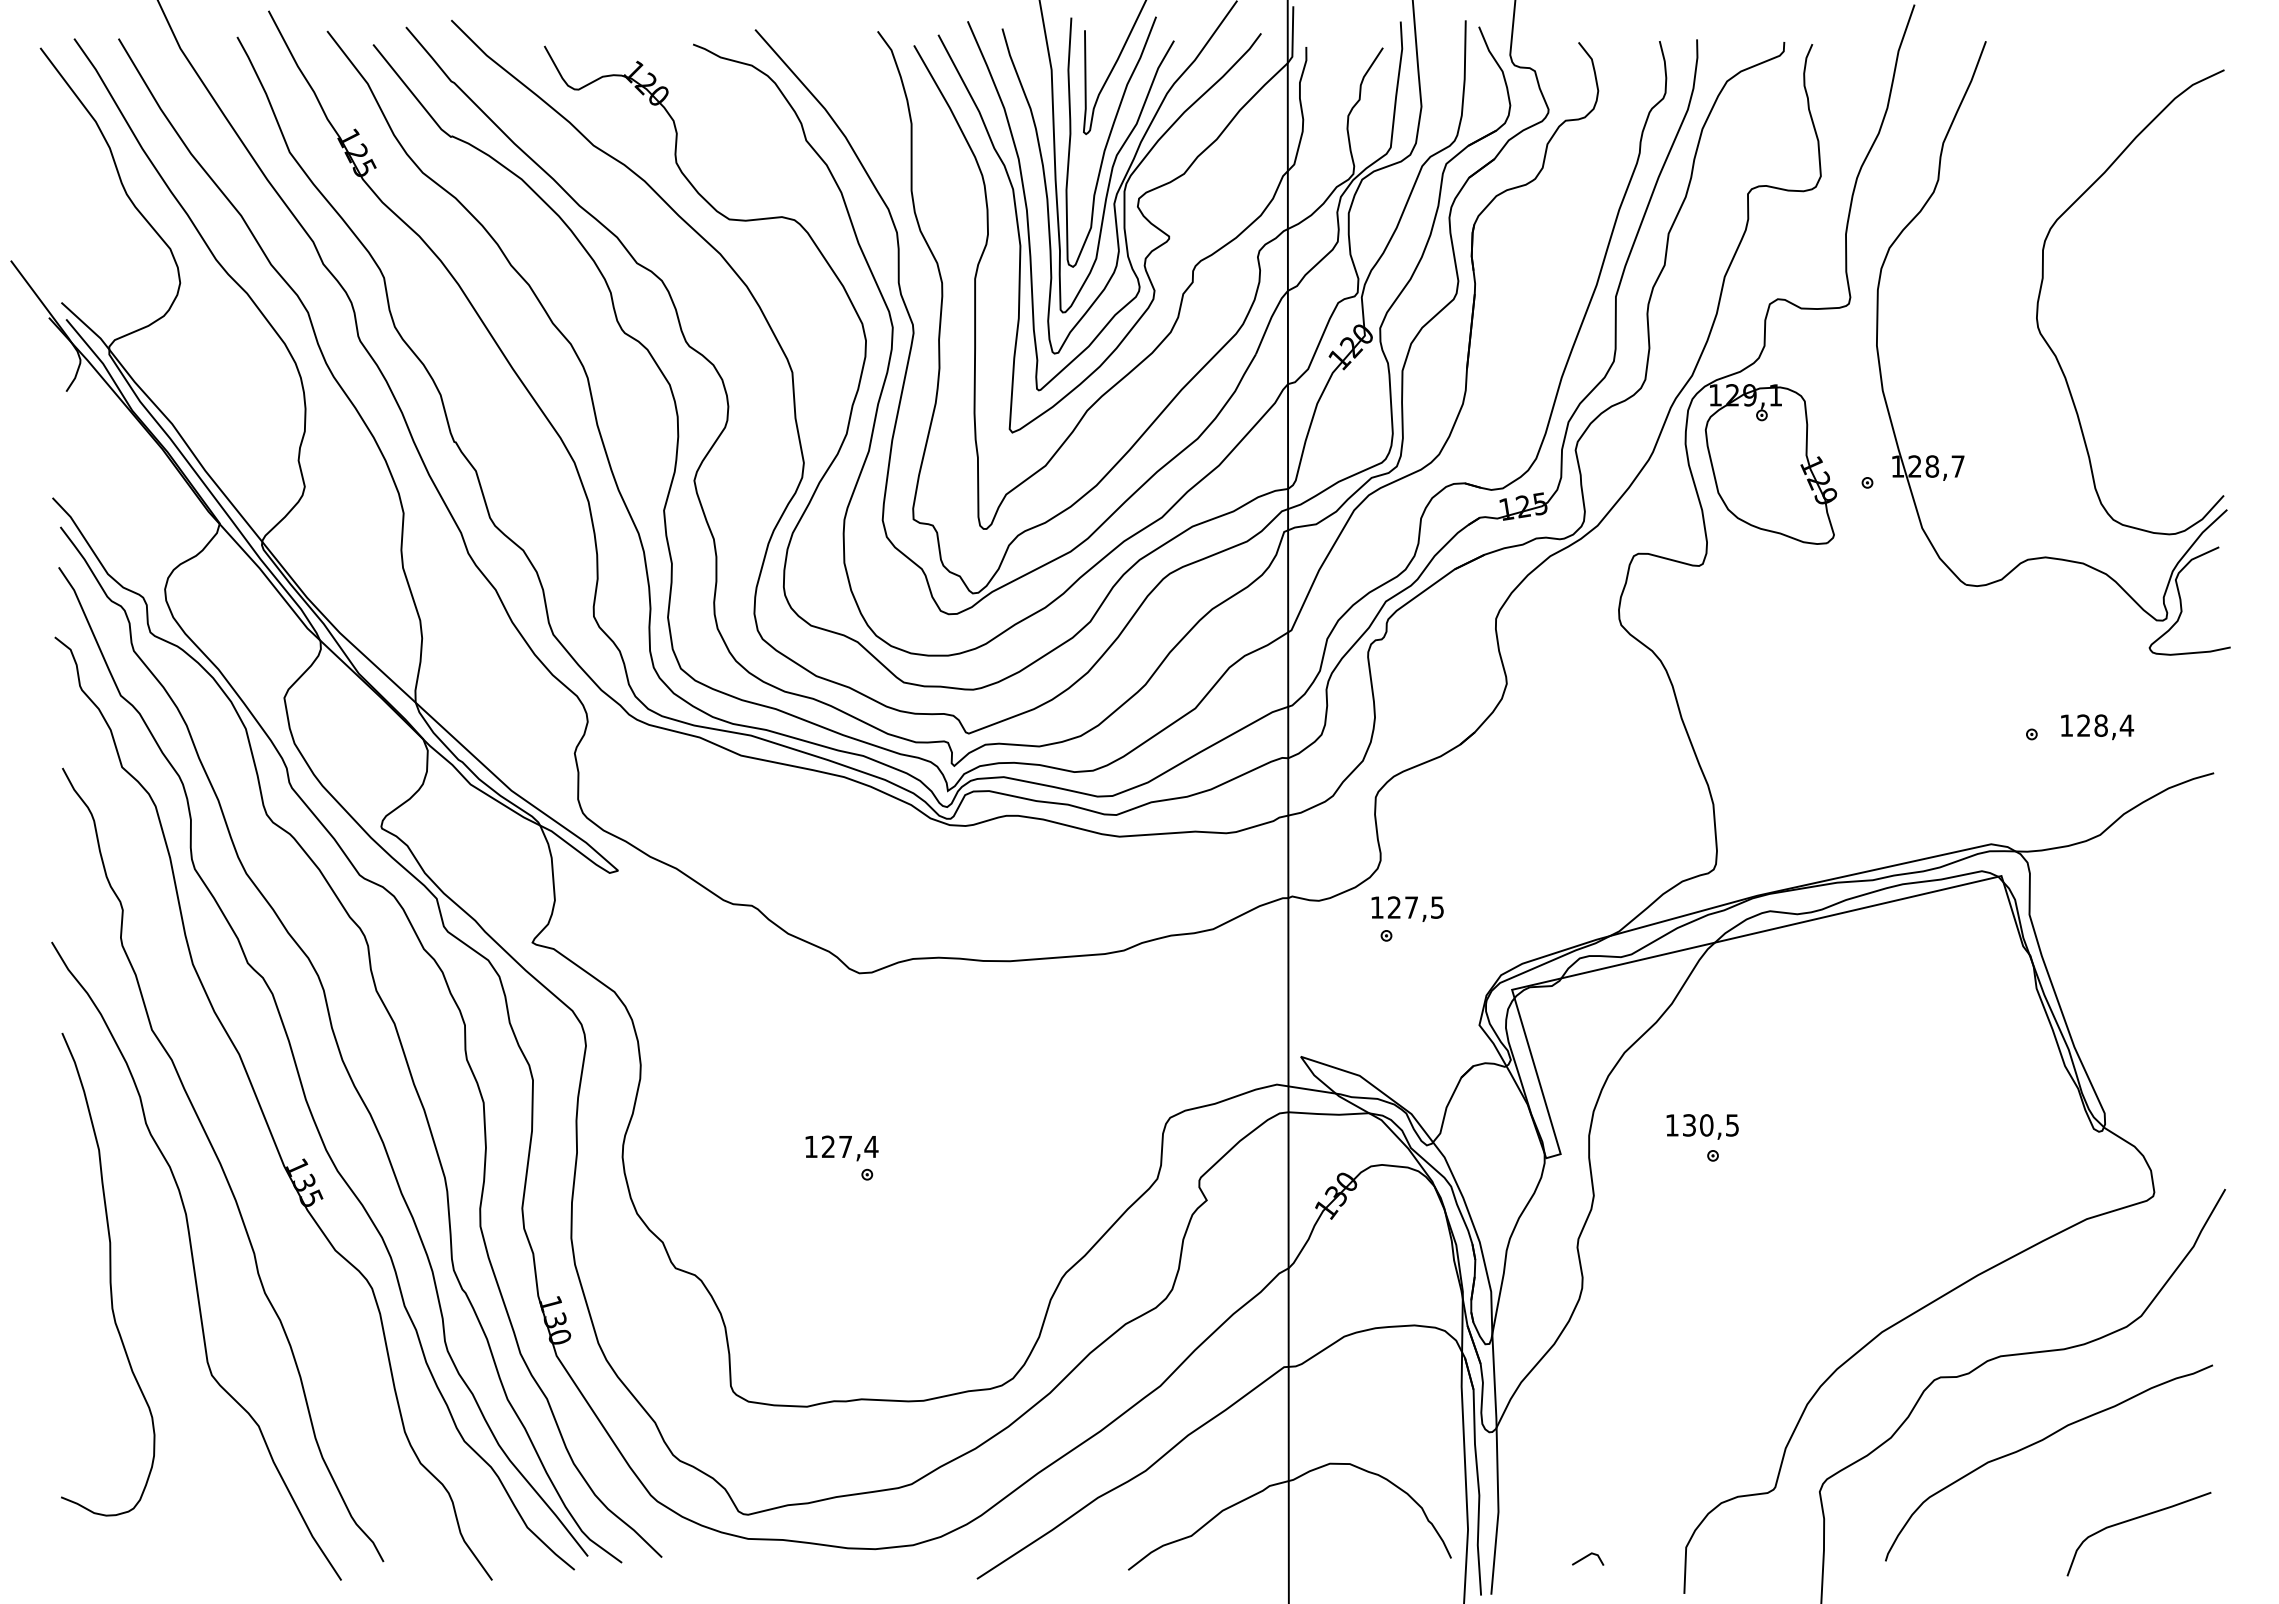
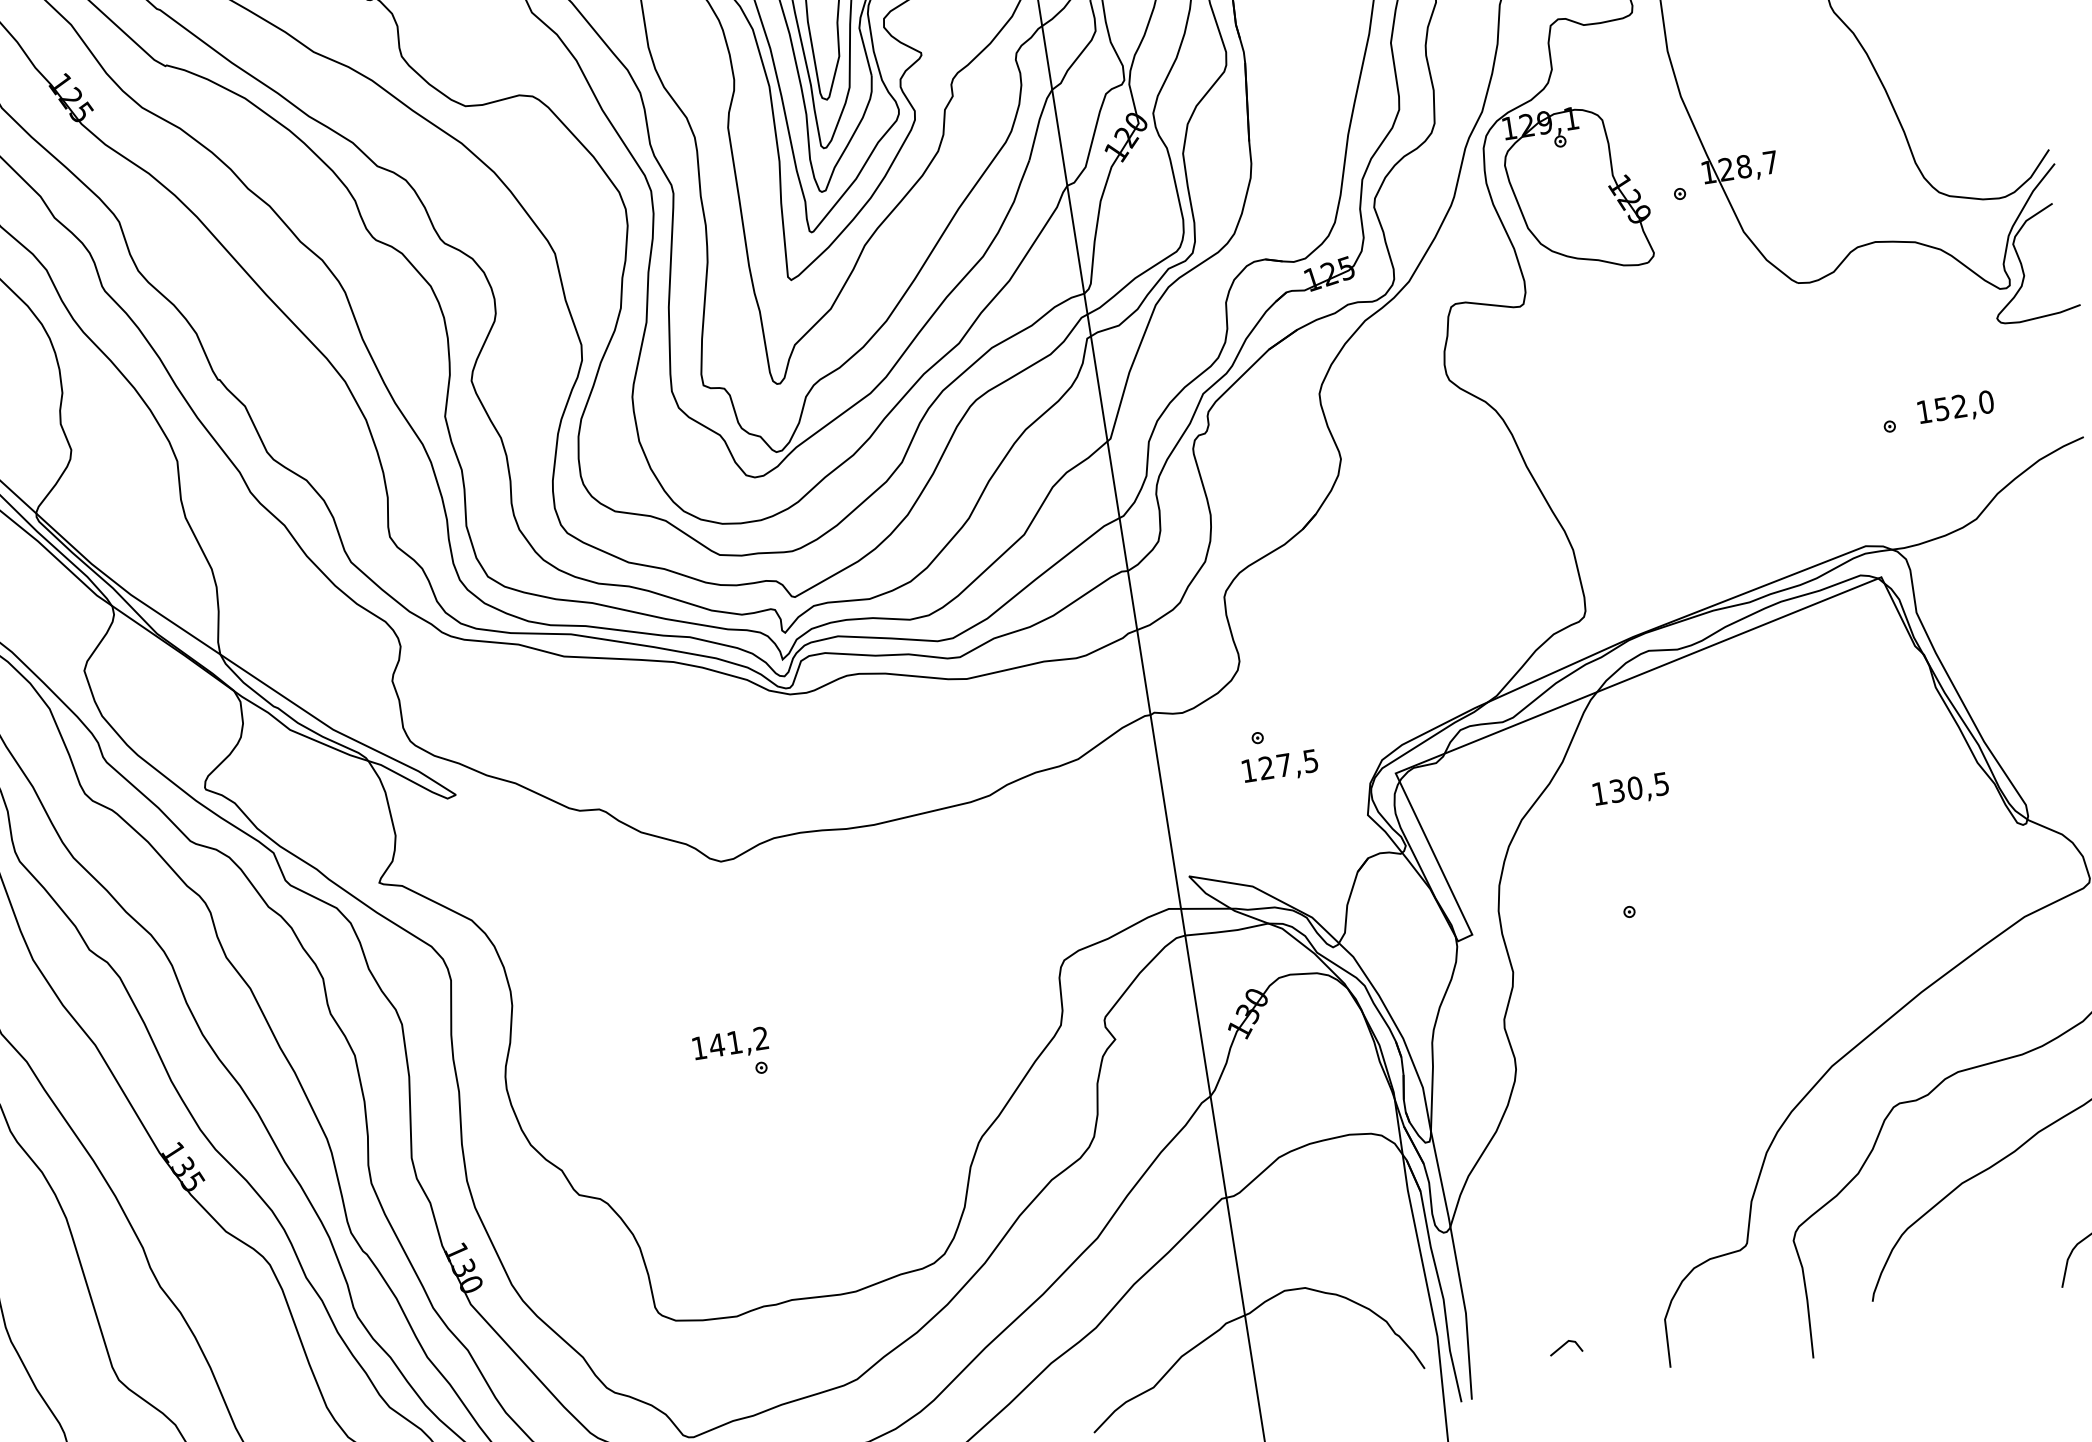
text: (2105, 725) -> (1964, 405), 128,4 -> 152,0
text: (1407, 908) -> (1280, 766), moved
text: (1702, 1126) -> (1630, 790), moved
text: (849, 1146) -> (738, 1041), 127,4 -> 141,2

